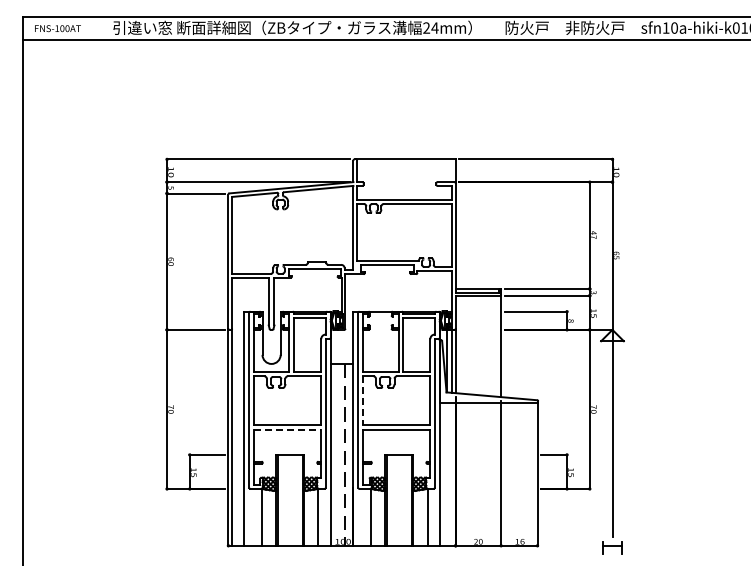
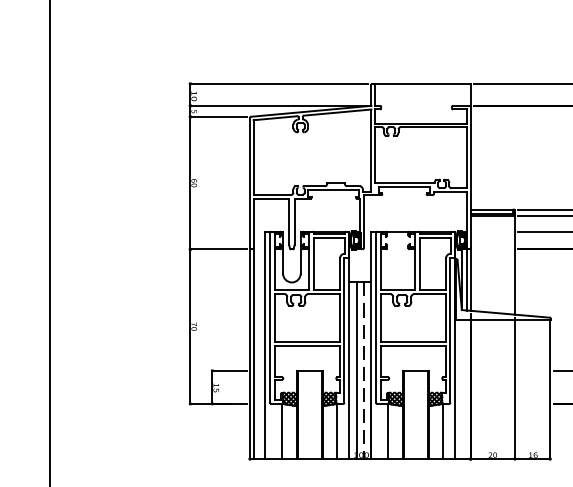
line: (362, 400) -> (380, 317), dashed -> solid
line: (287, 429) -> (307, 346), dashed -> solid
line: (338, 454) -> (356, 370), added

